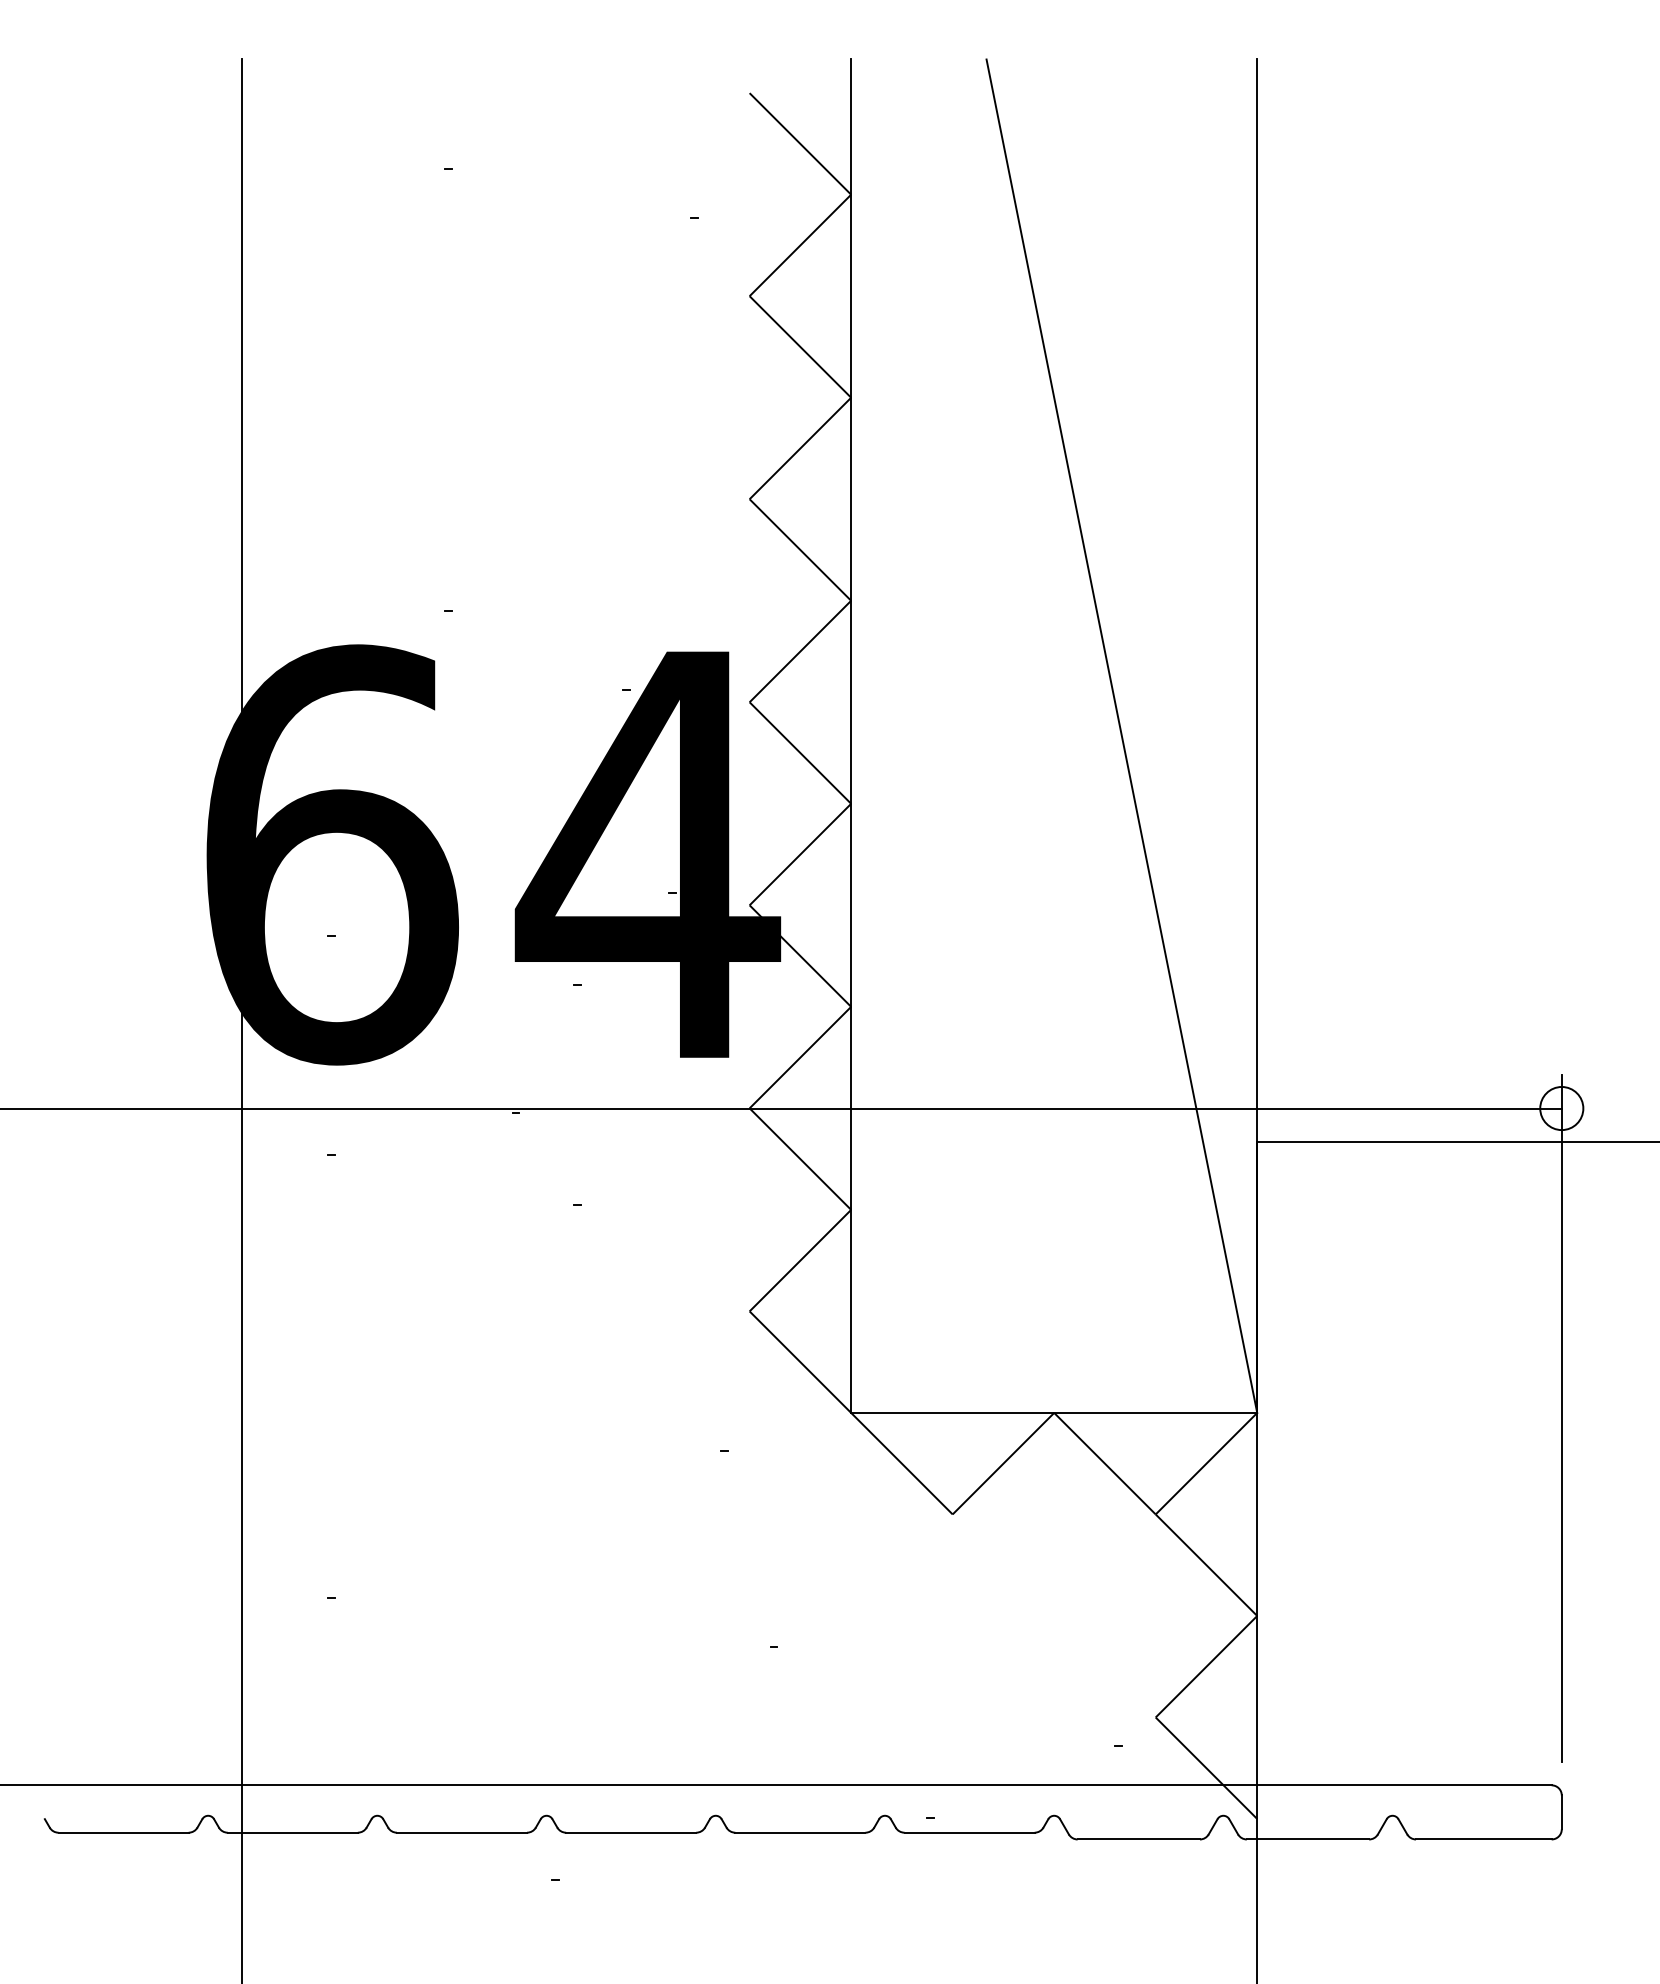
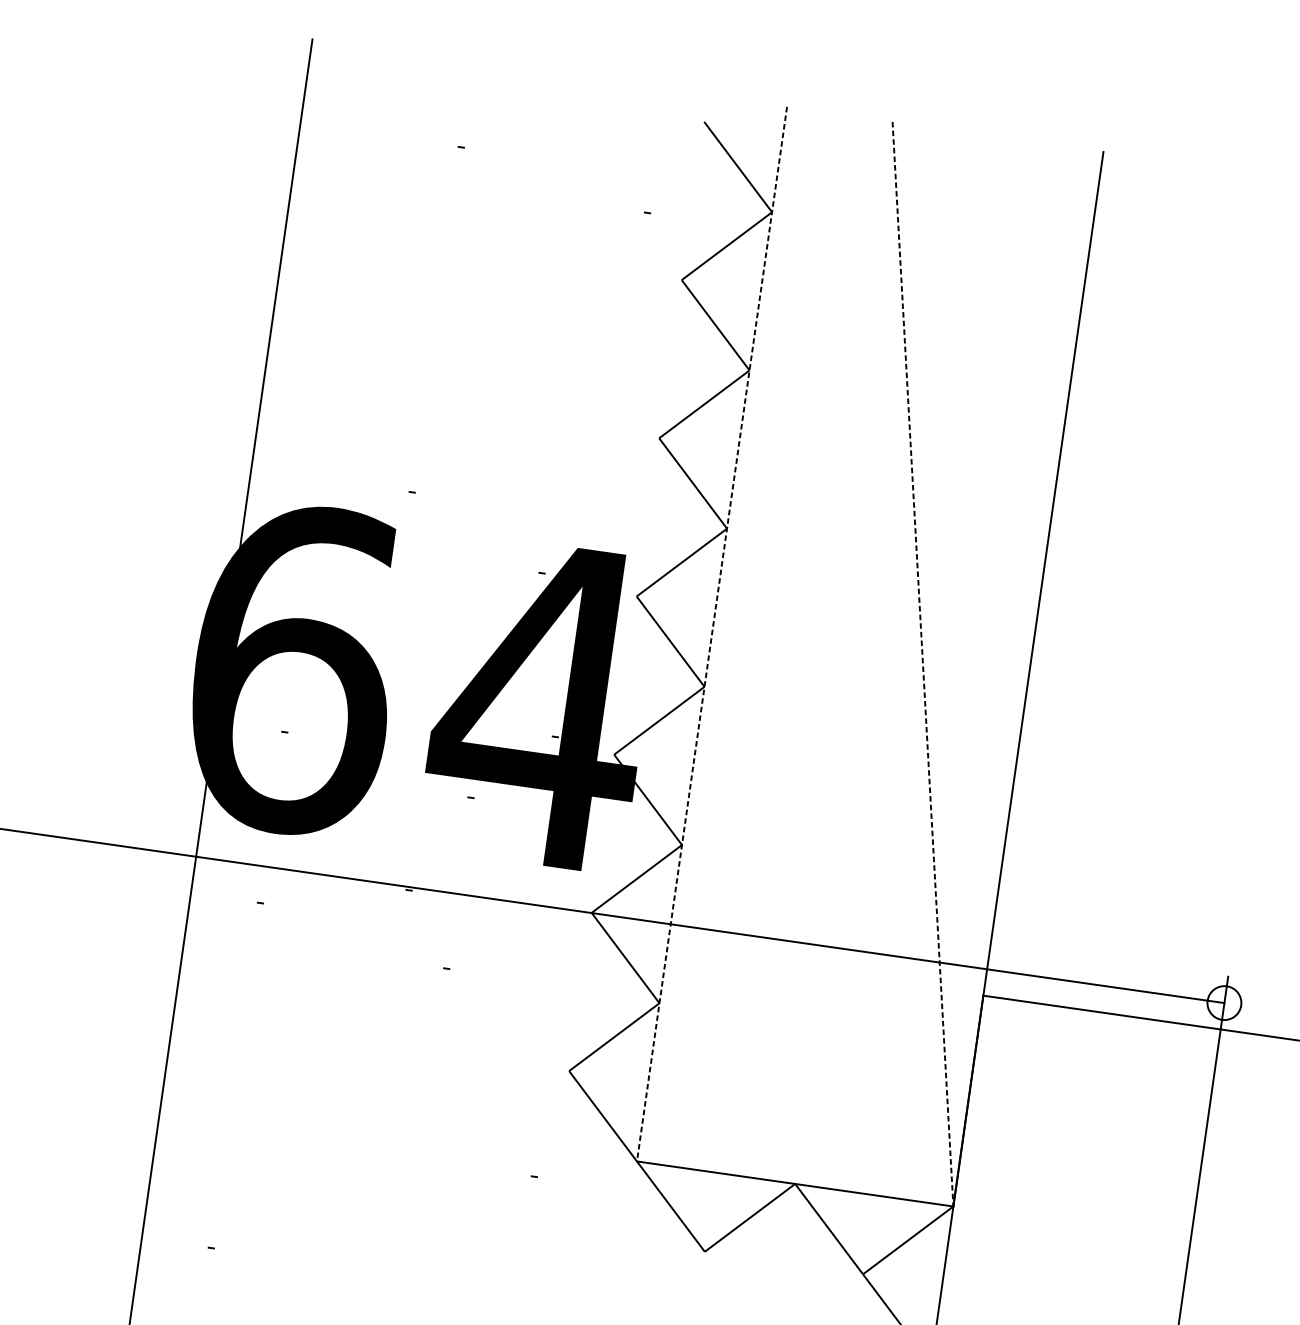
line: (851, 736) -> (712, 634), solid -> dashed
line: (1121, 736) -> (922, 664), solid -> dashed

